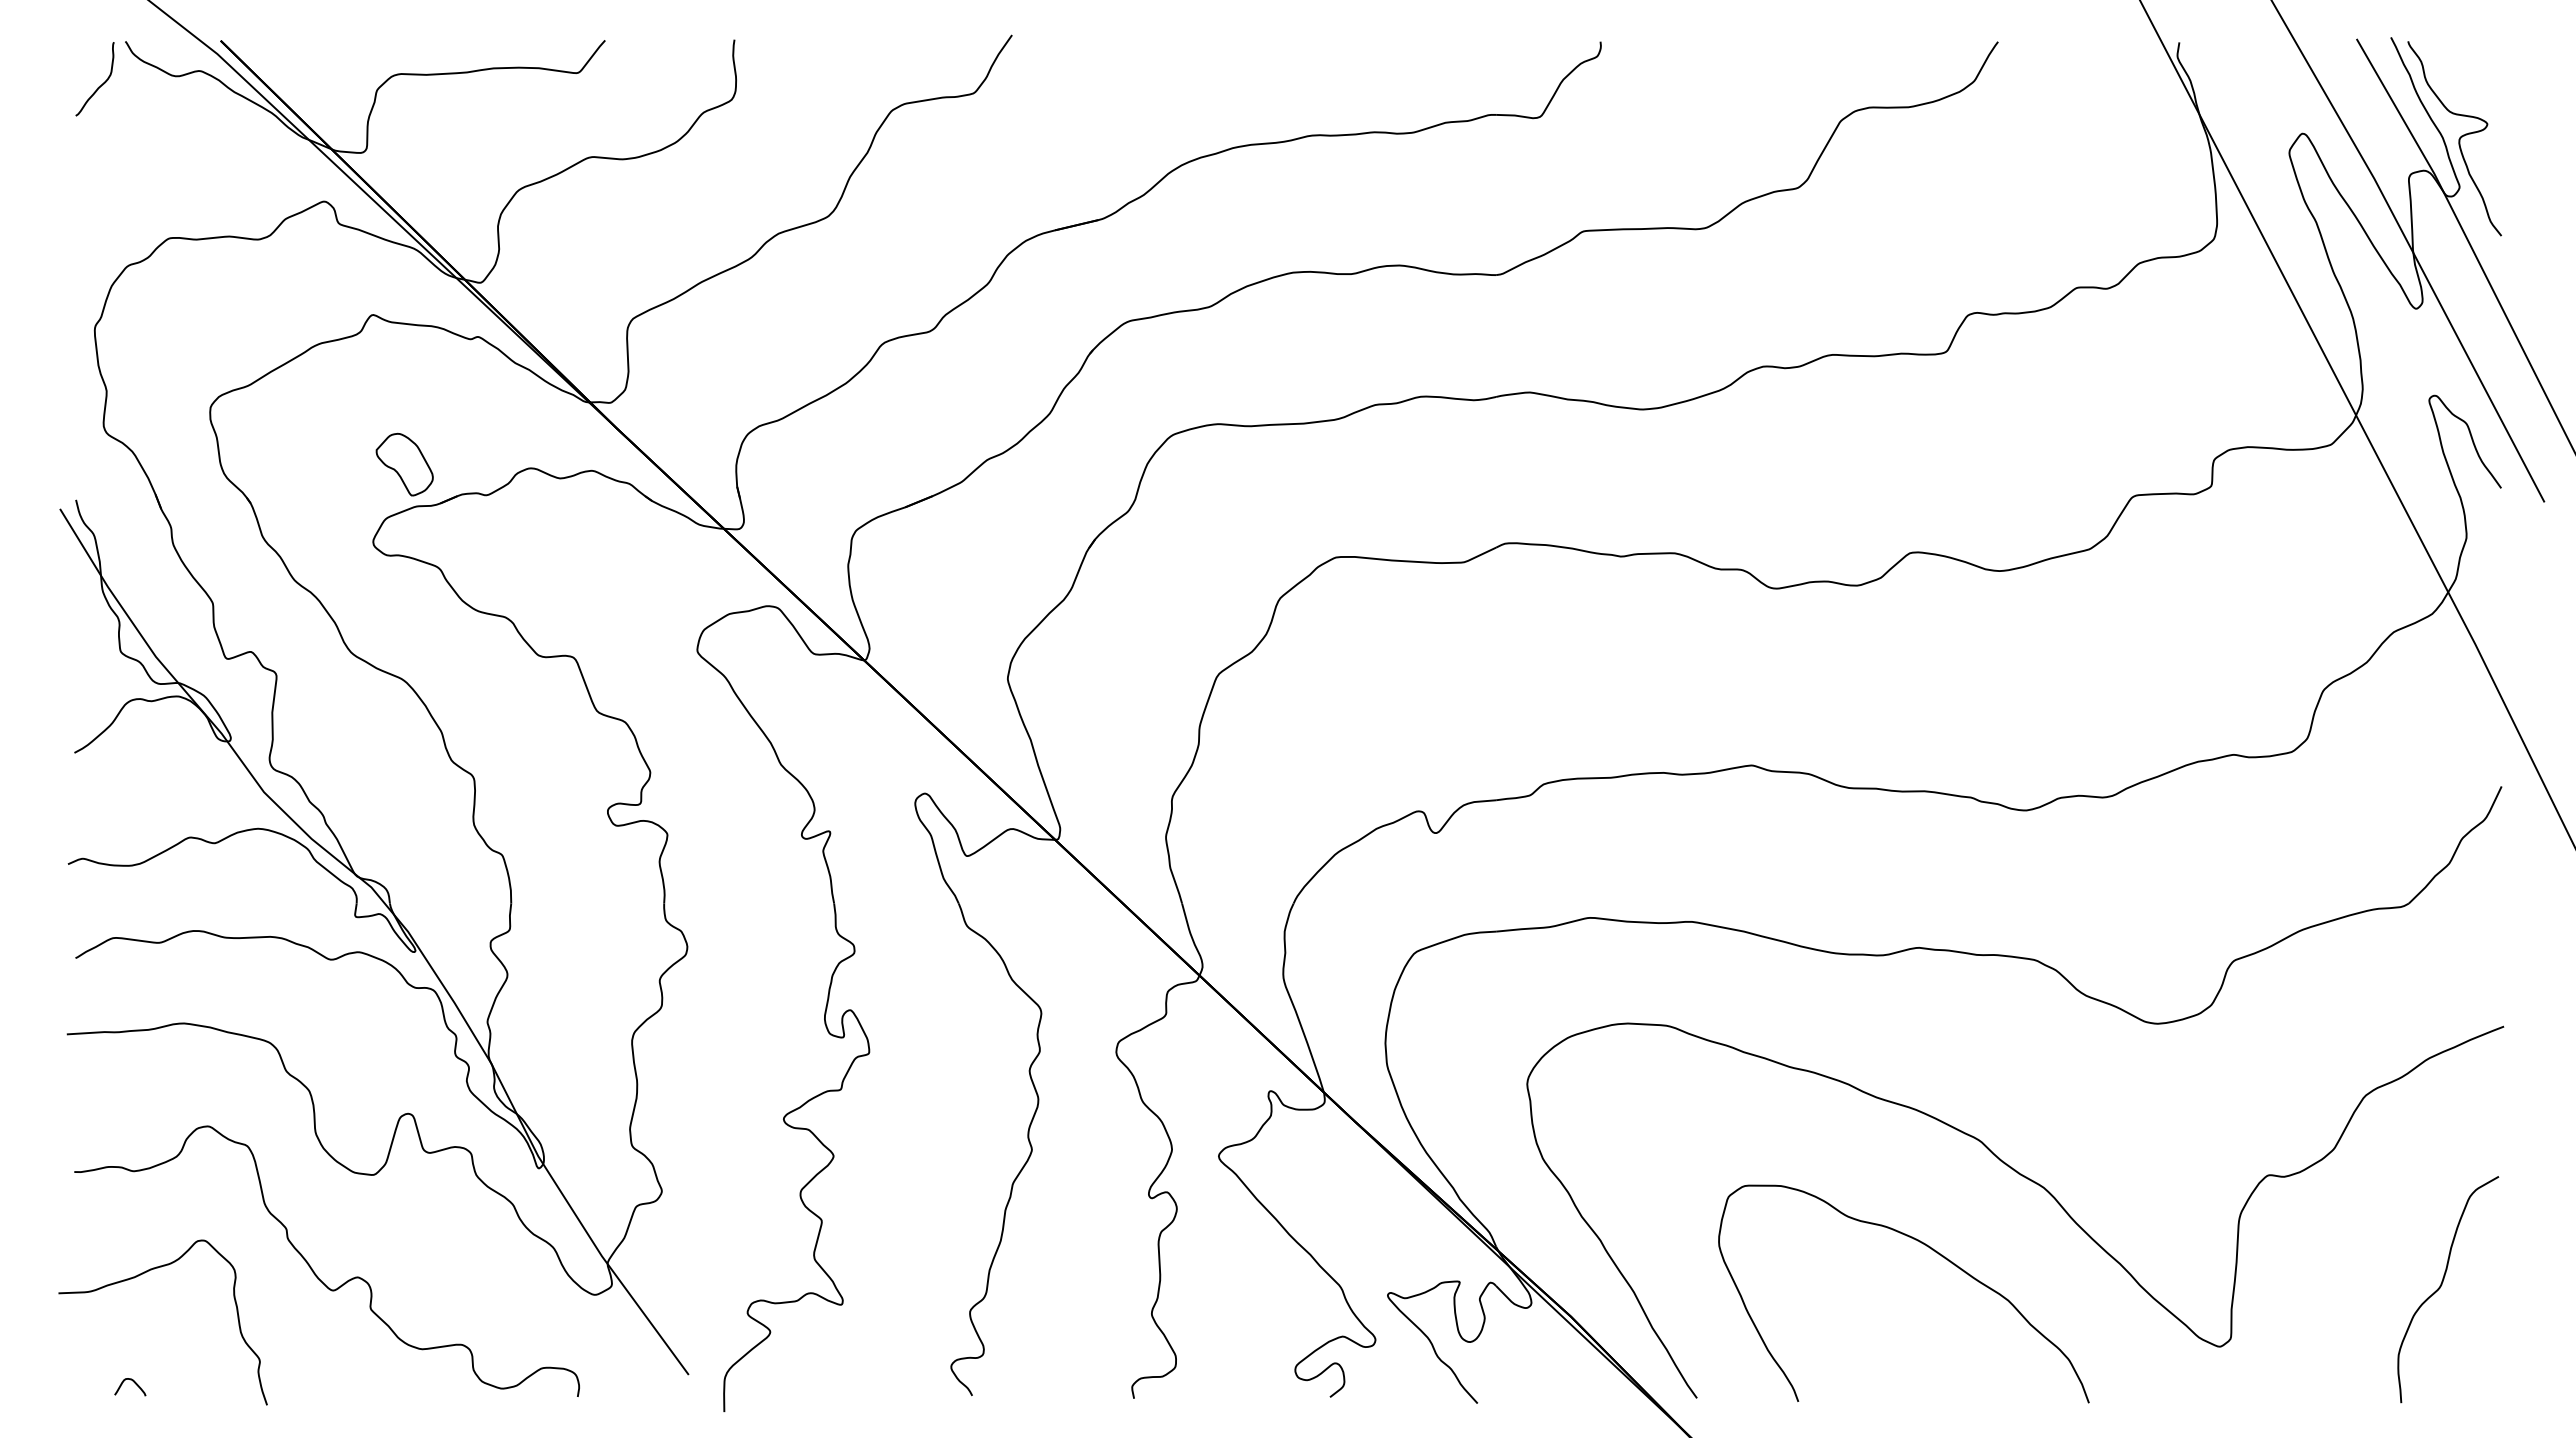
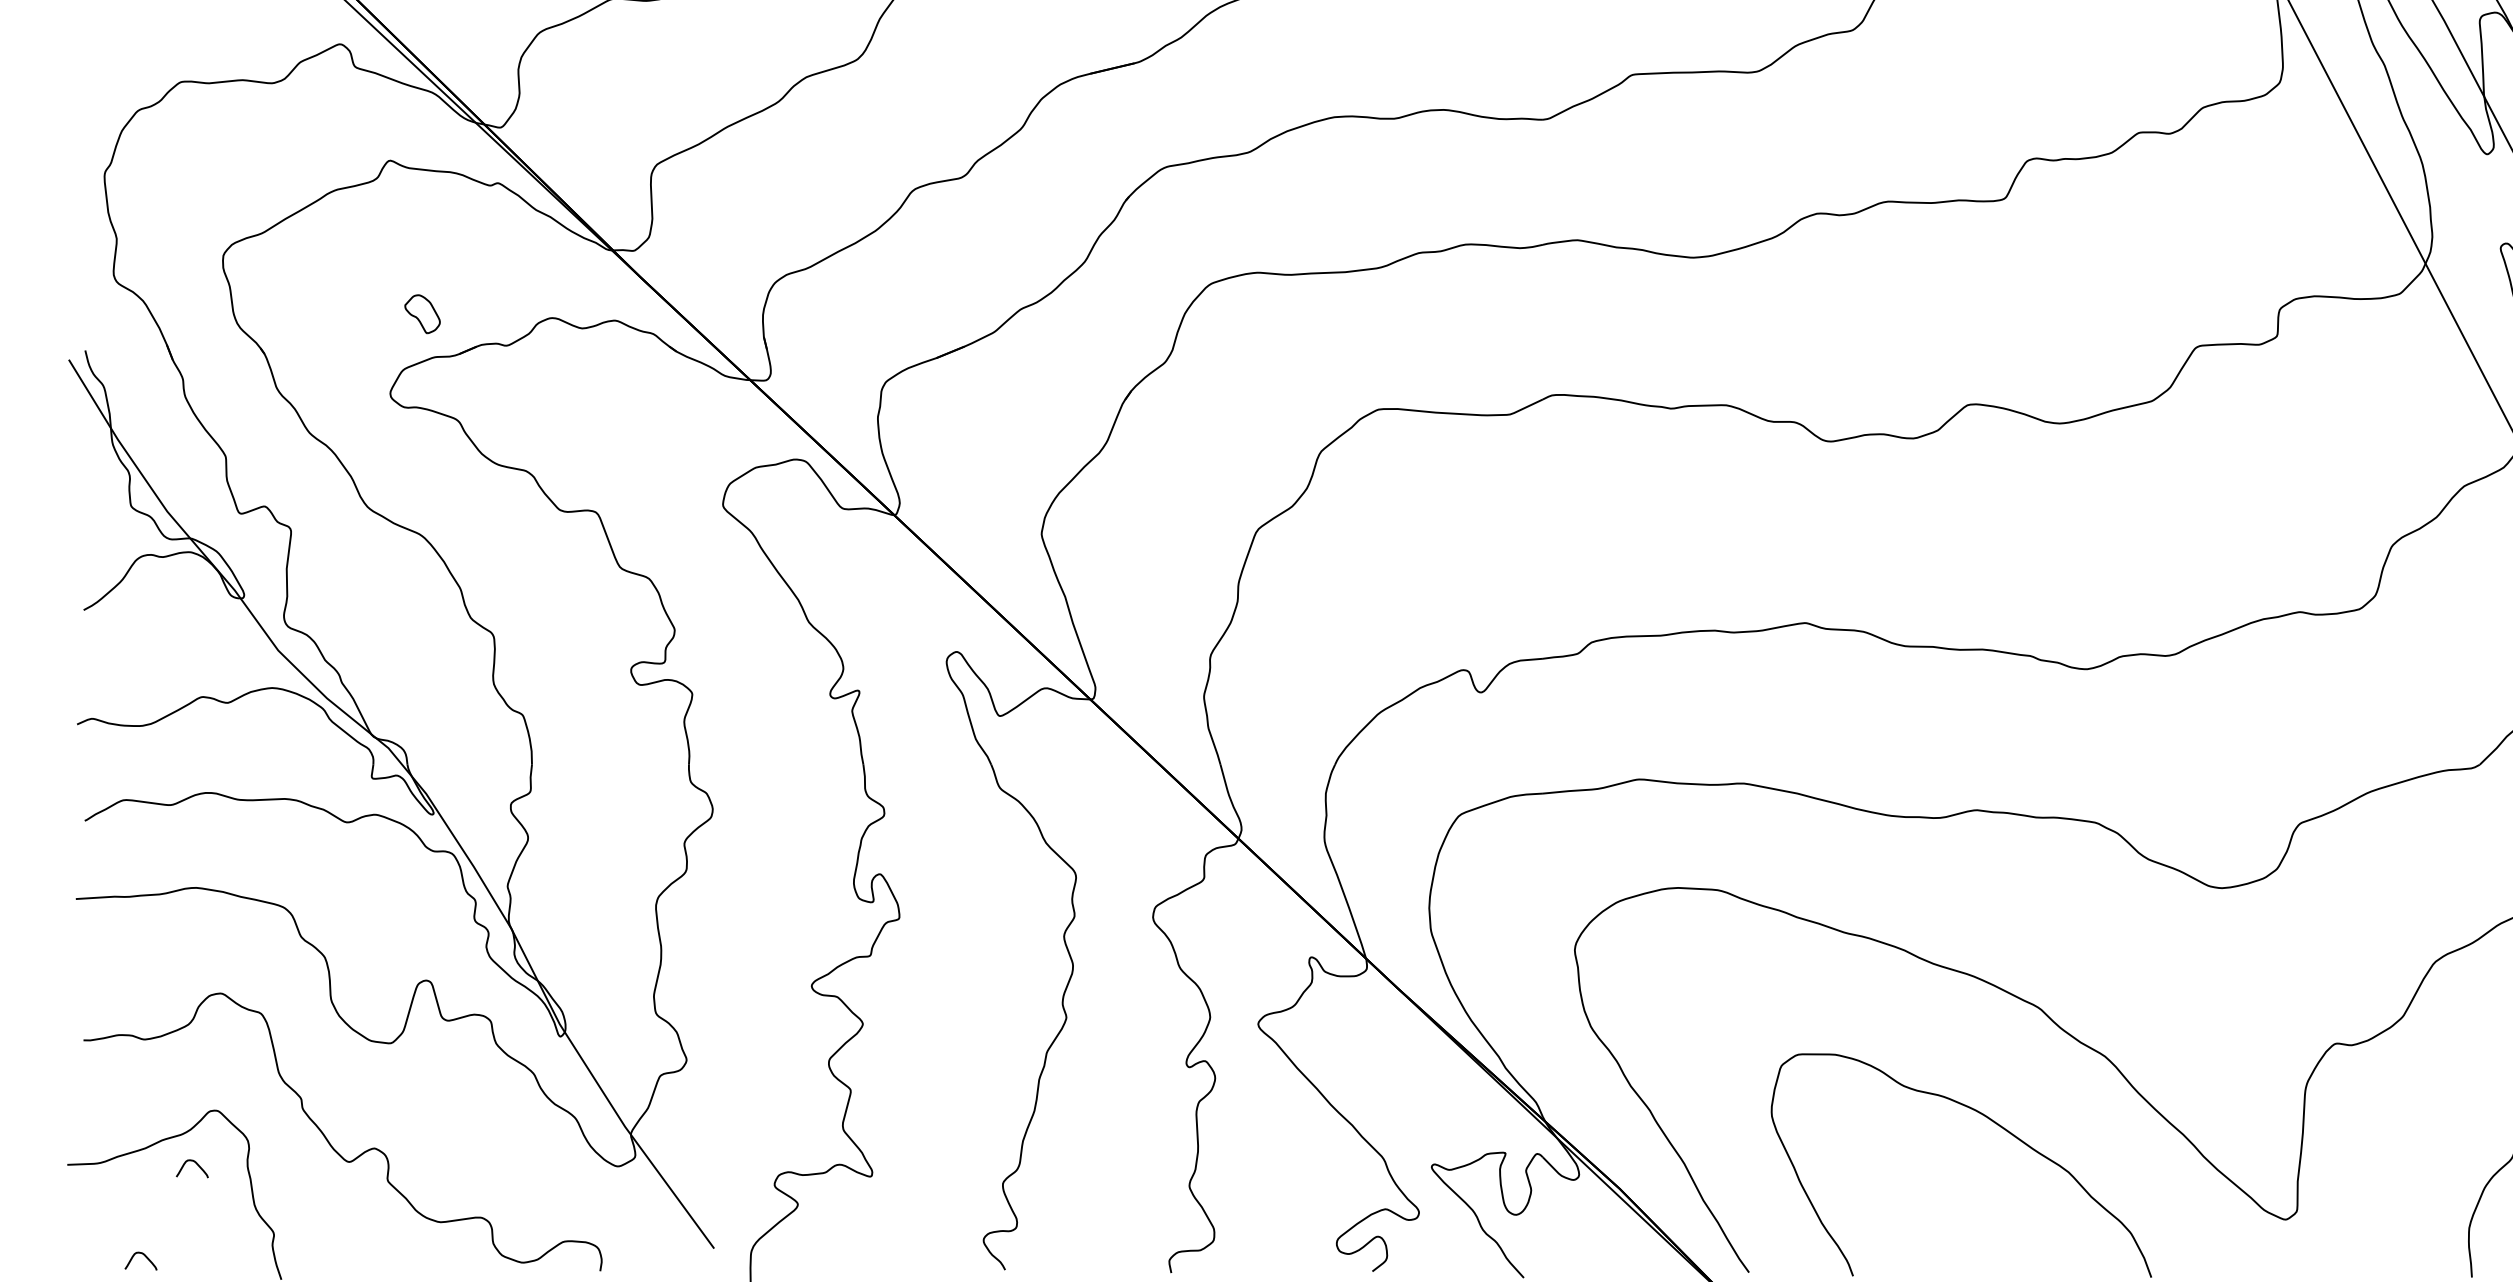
part: (404, 464) -> (422, 314), size x0.6
curve: (184, 1293) -> (196, 1165), added

